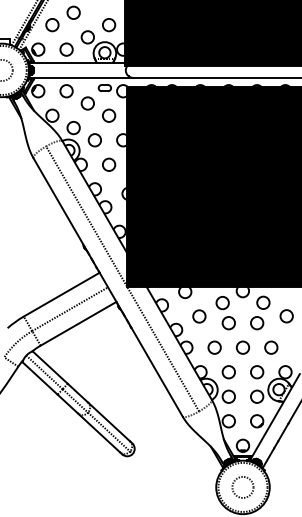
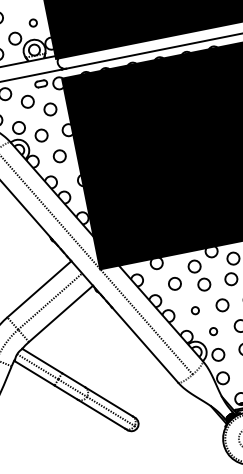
circle: (109, 25) -> (33, 23), size x0.6
circle: (214, 347) -> (195, 310), size x0.6
circle: (228, 372) -> (213, 331), size x0.6

